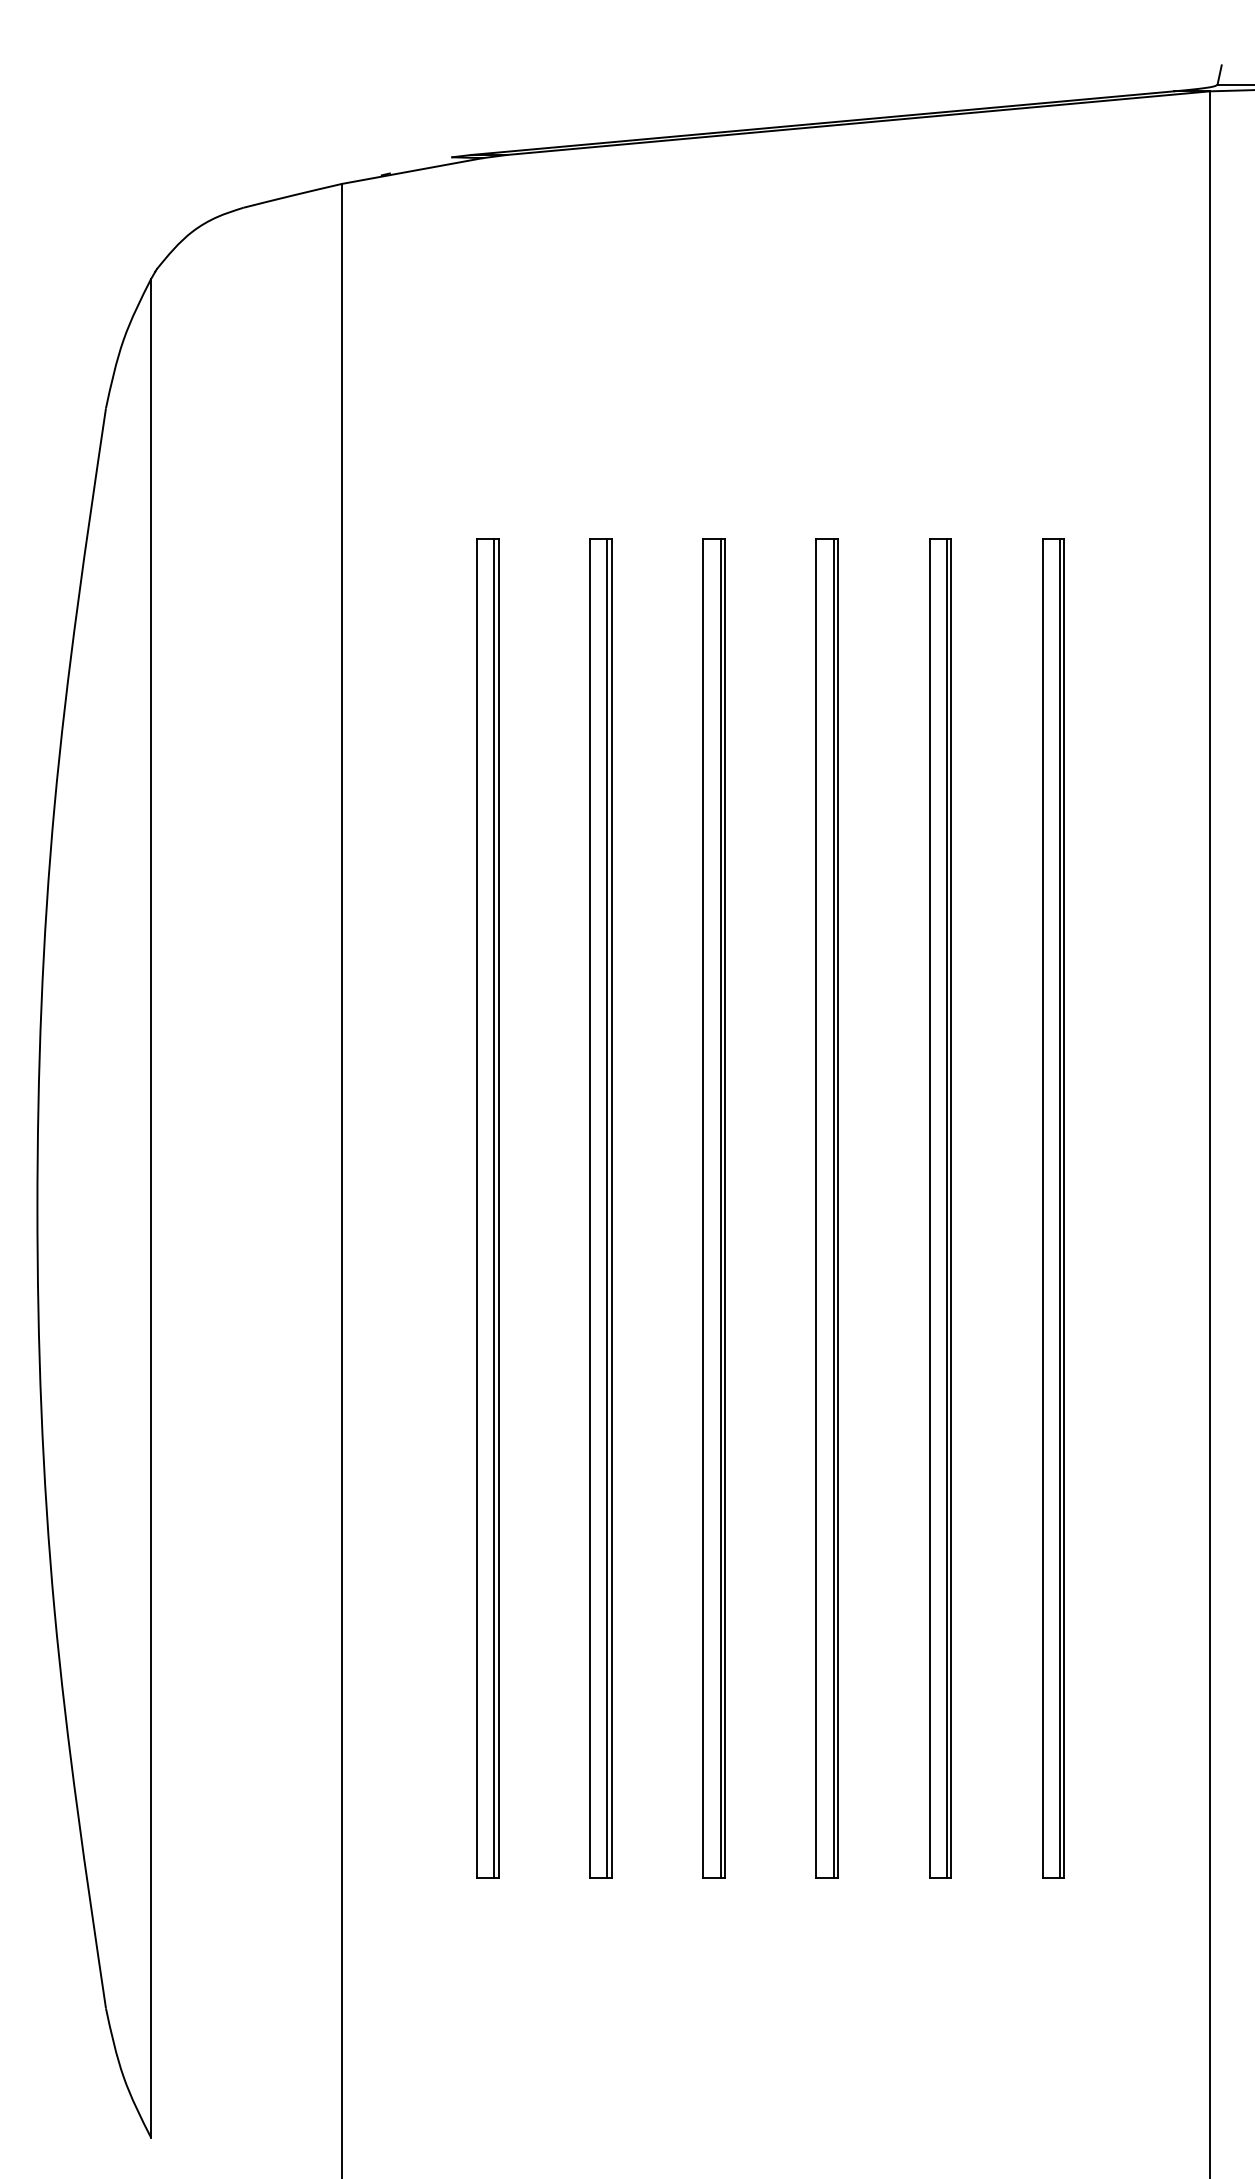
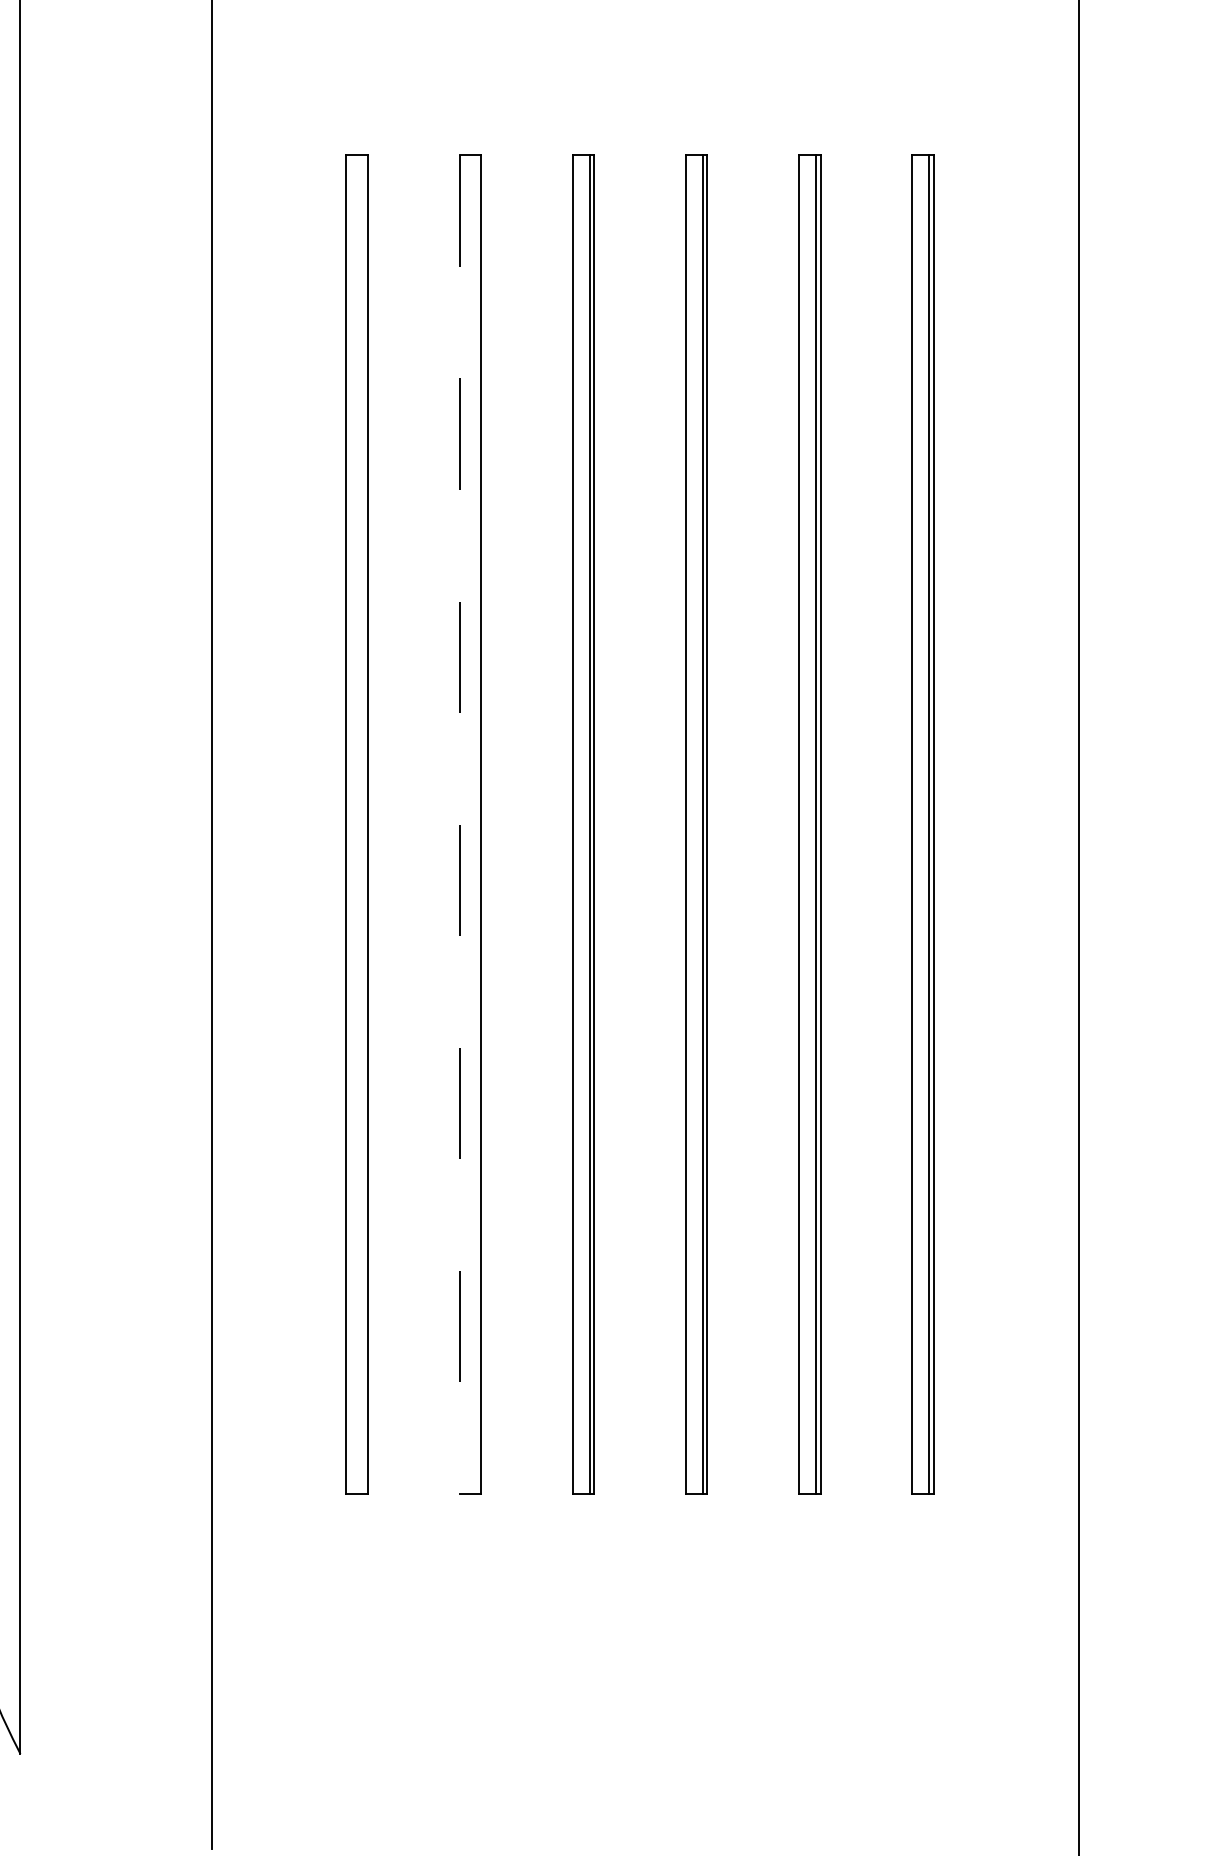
line: (494, 1208) -> (363, 824), removed
line: (590, 1208) -> (459, 824), solid -> dashed
line: (607, 1208) -> (476, 824), removed

